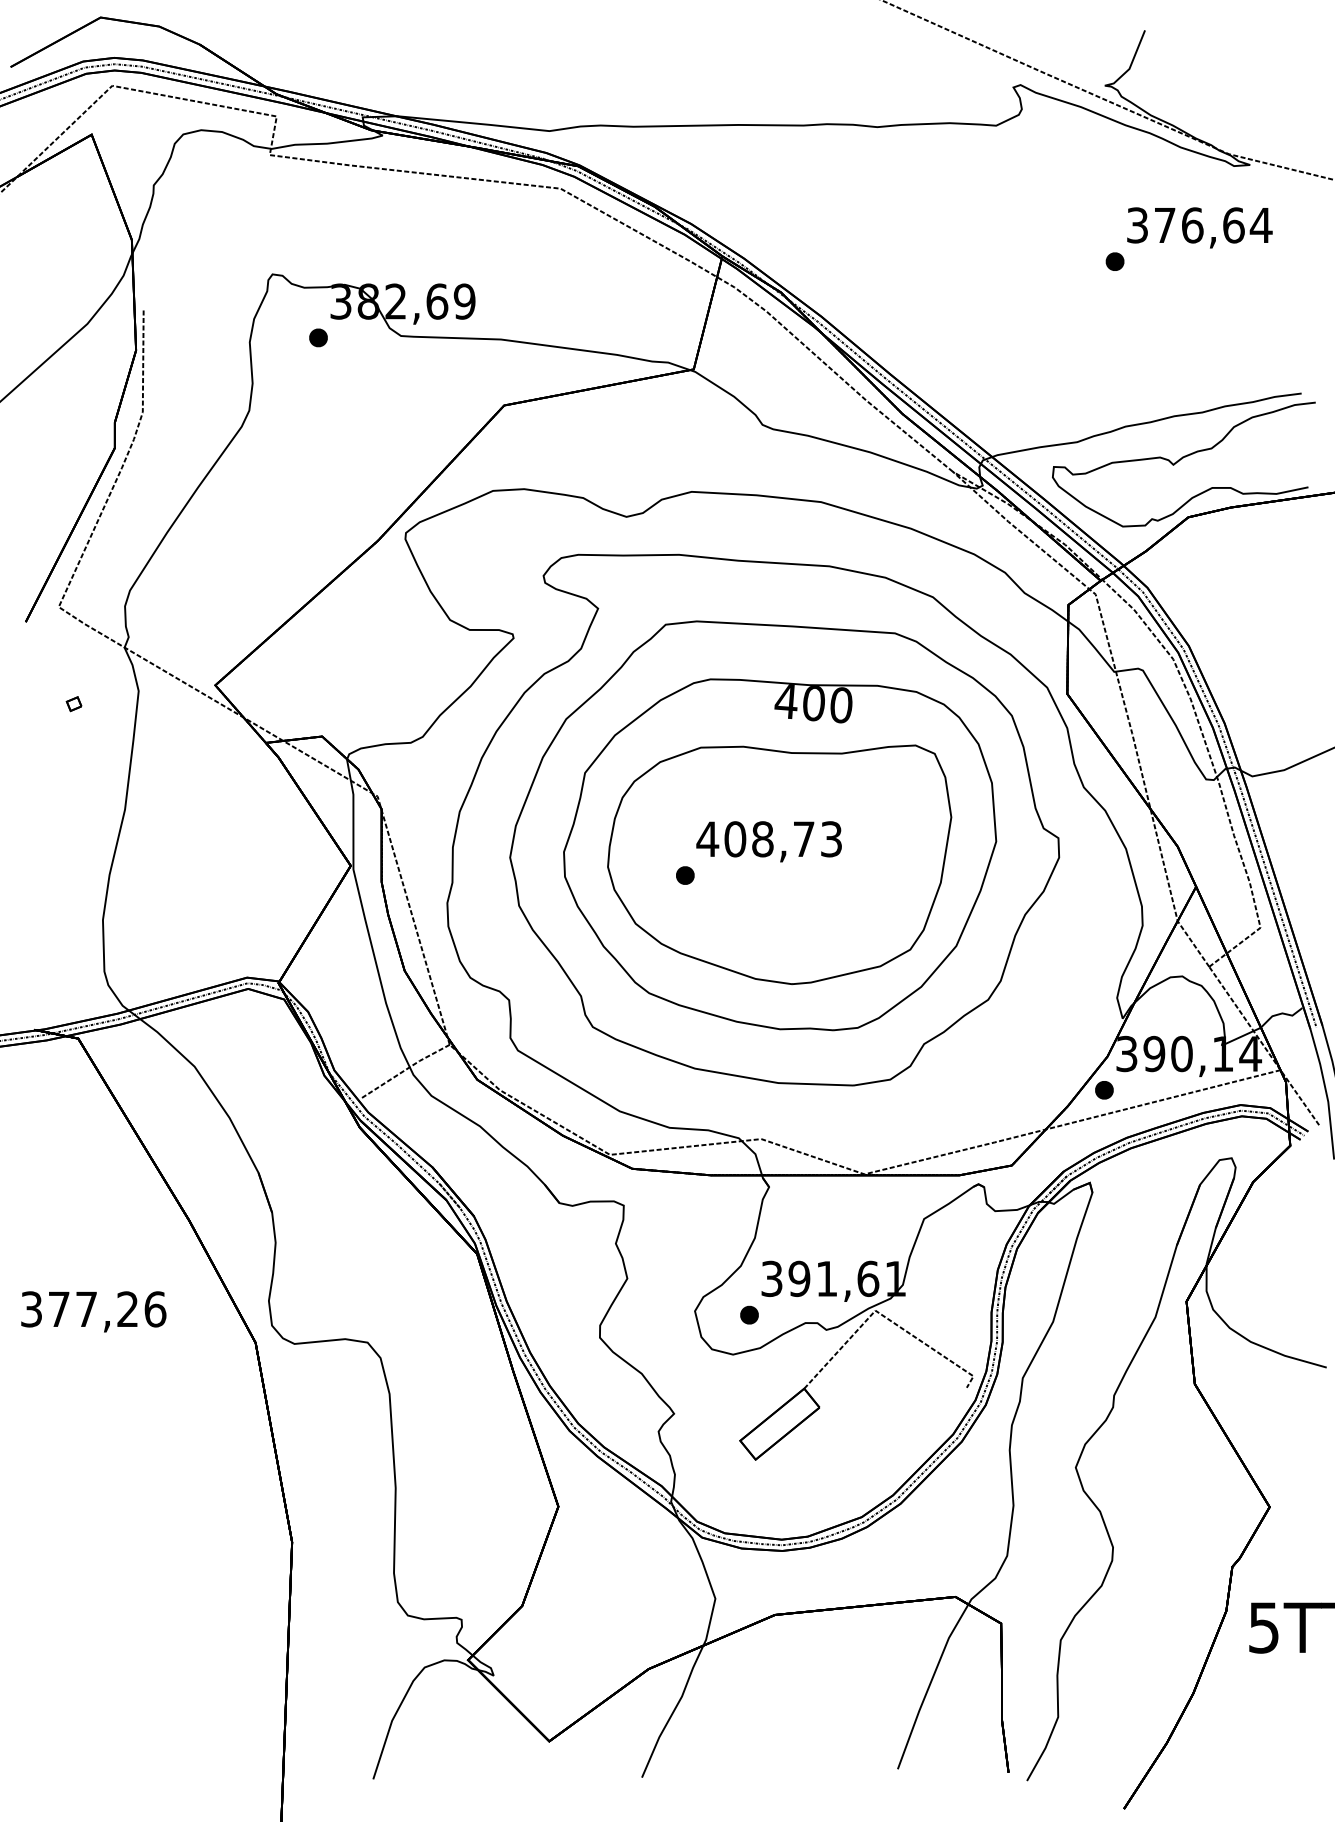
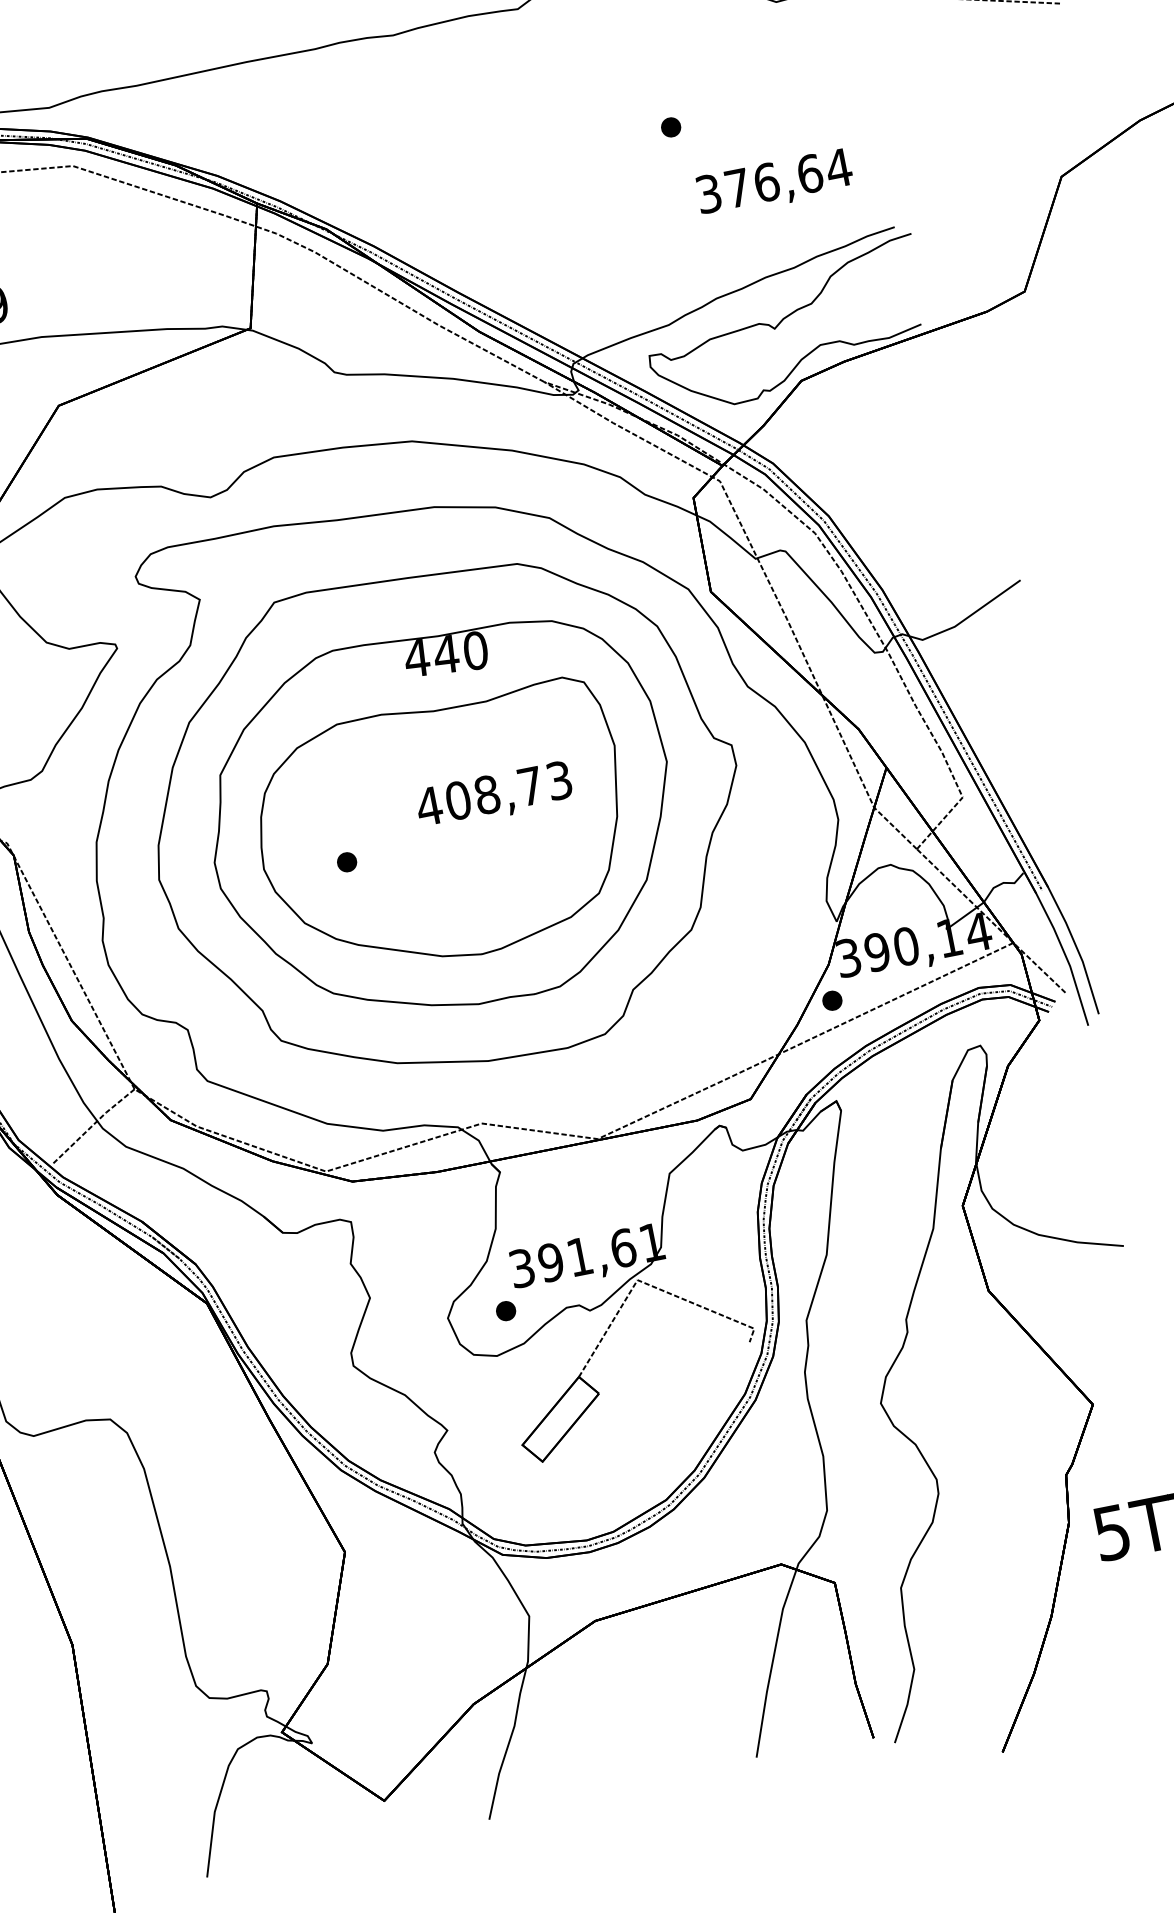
text: (1199, 227) -> (774, 183), moved
text: (812, 703) -> (444, 654), 400 -> 440
text: (768, 841) -> (493, 796), moved

